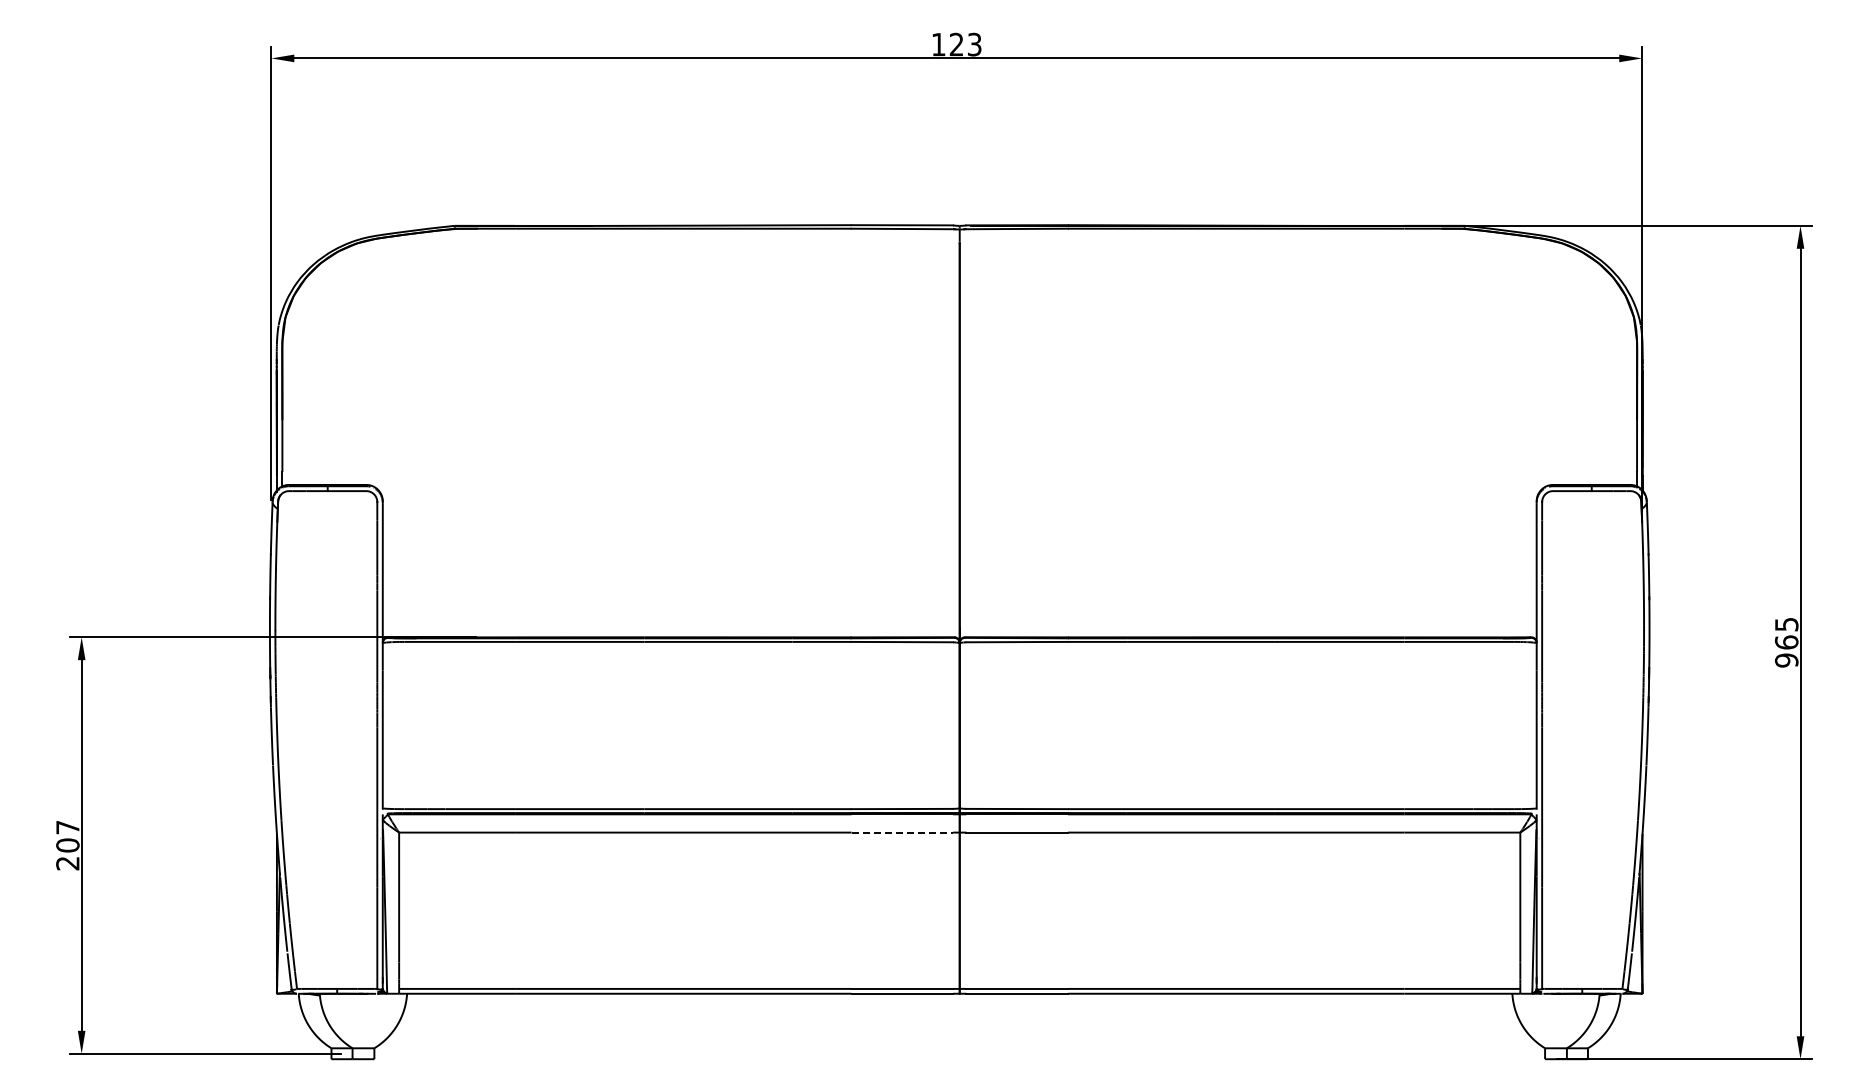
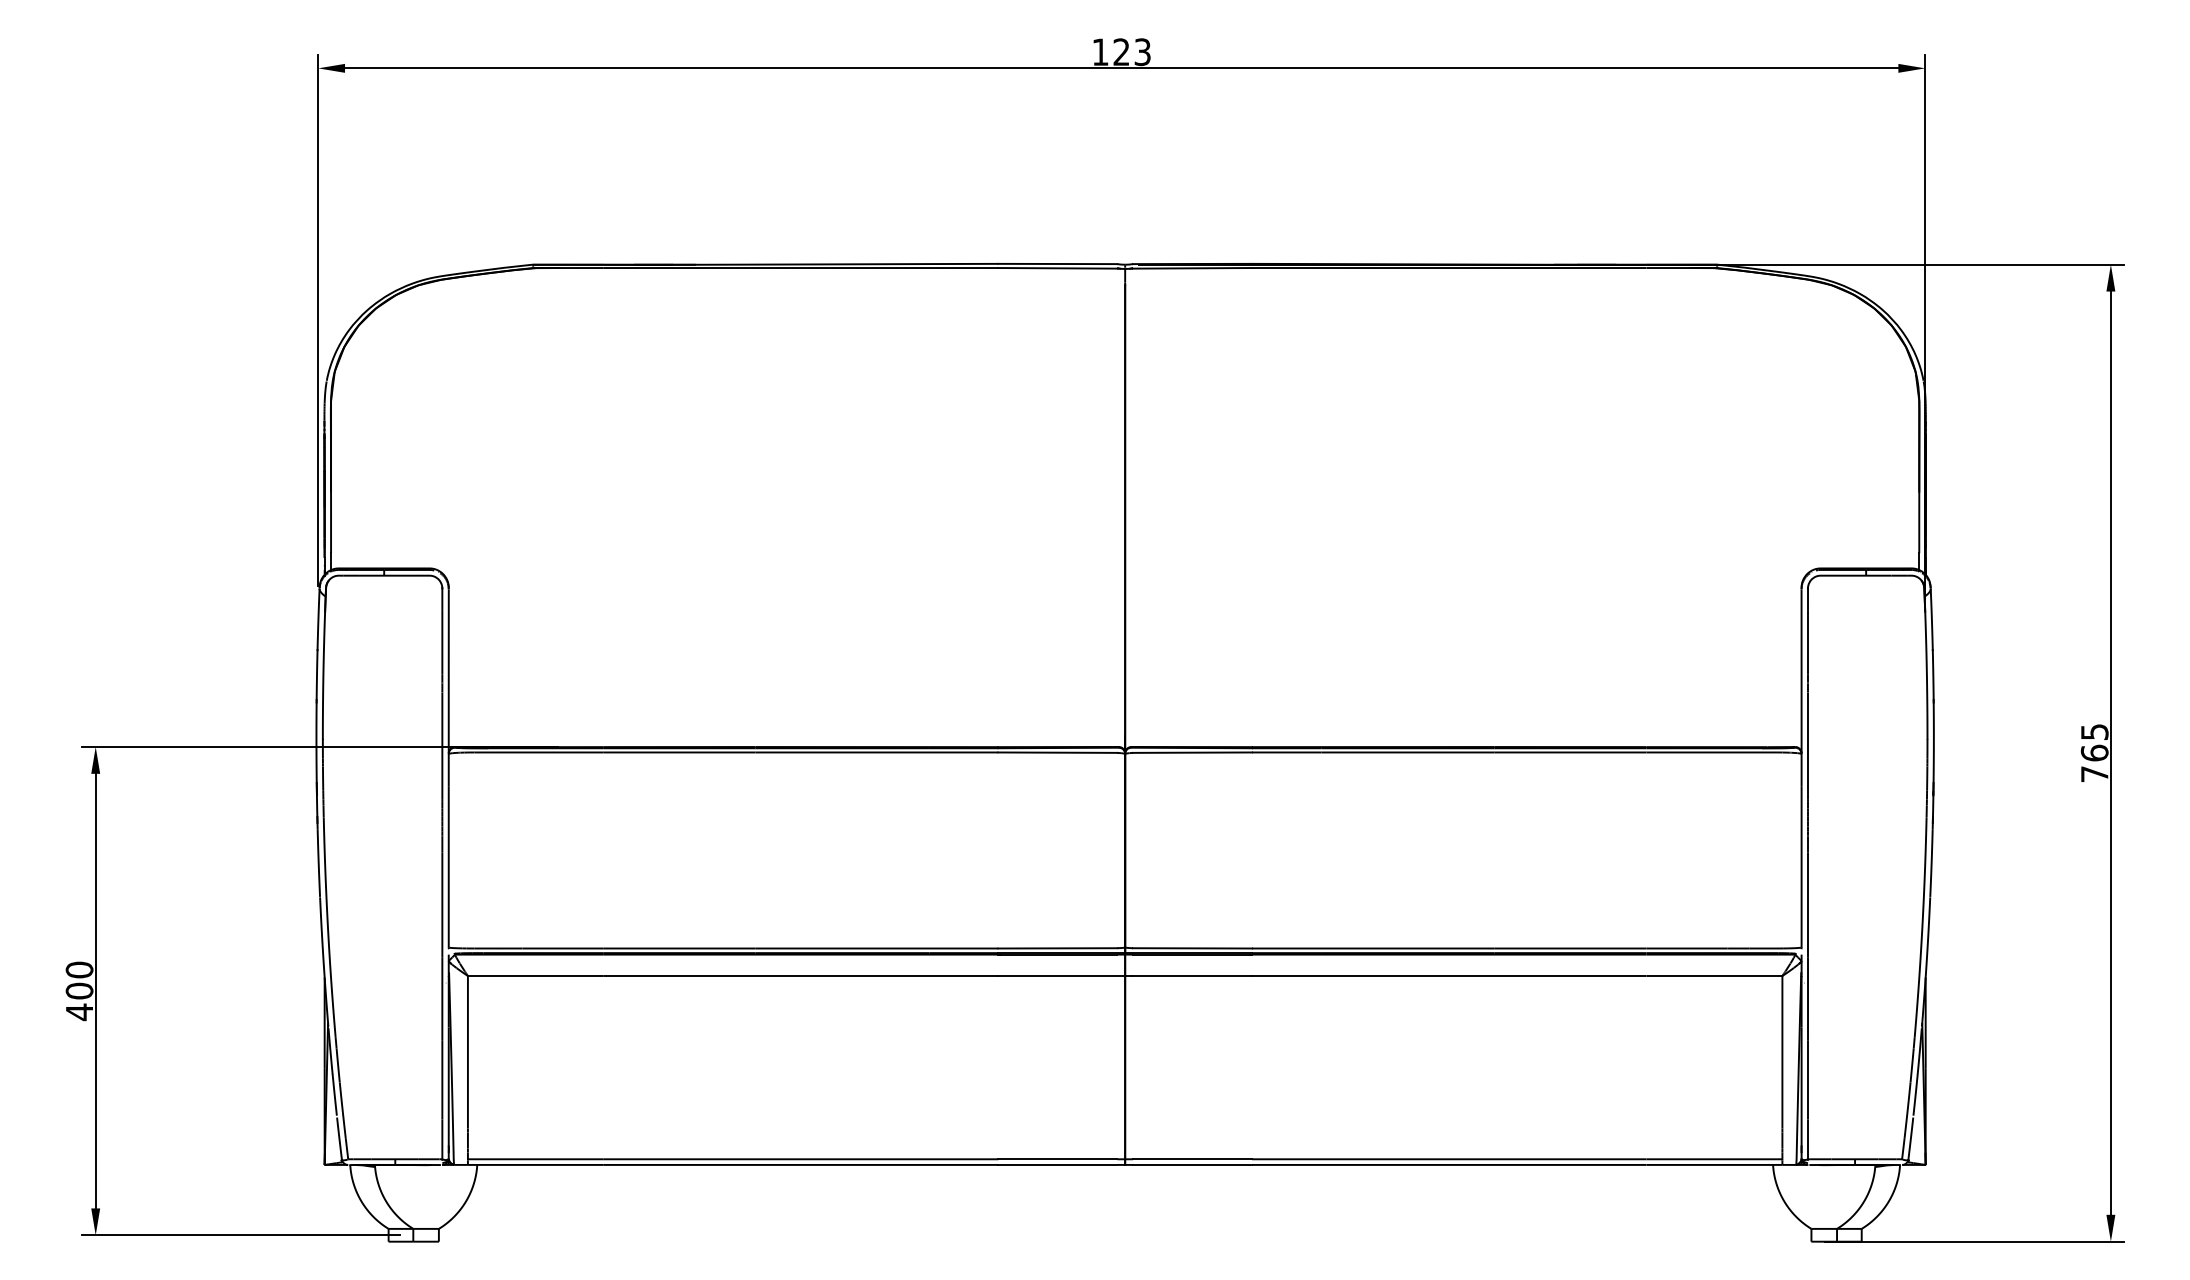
text: (1786, 660) -> (2094, 774), 965 -> 765
line: (902, 832) -> (1058, 975), dashed -> solid
text: (67, 845) -> (79, 991), 207 -> 400

